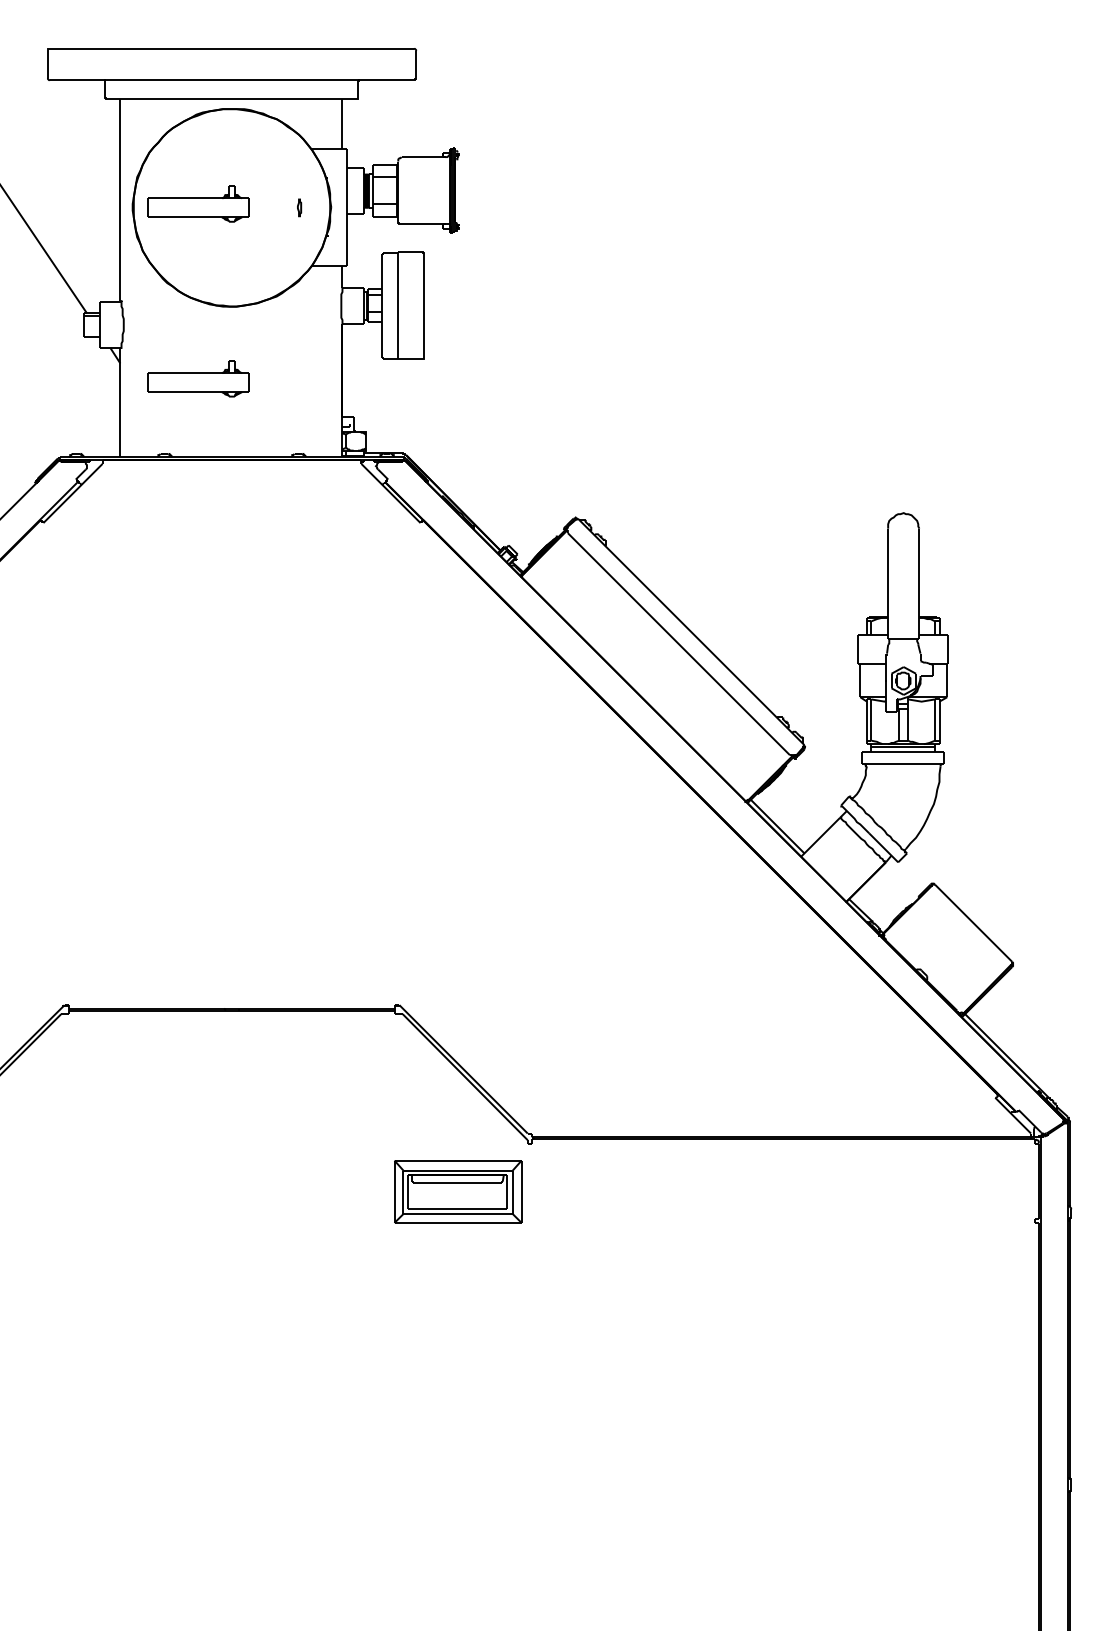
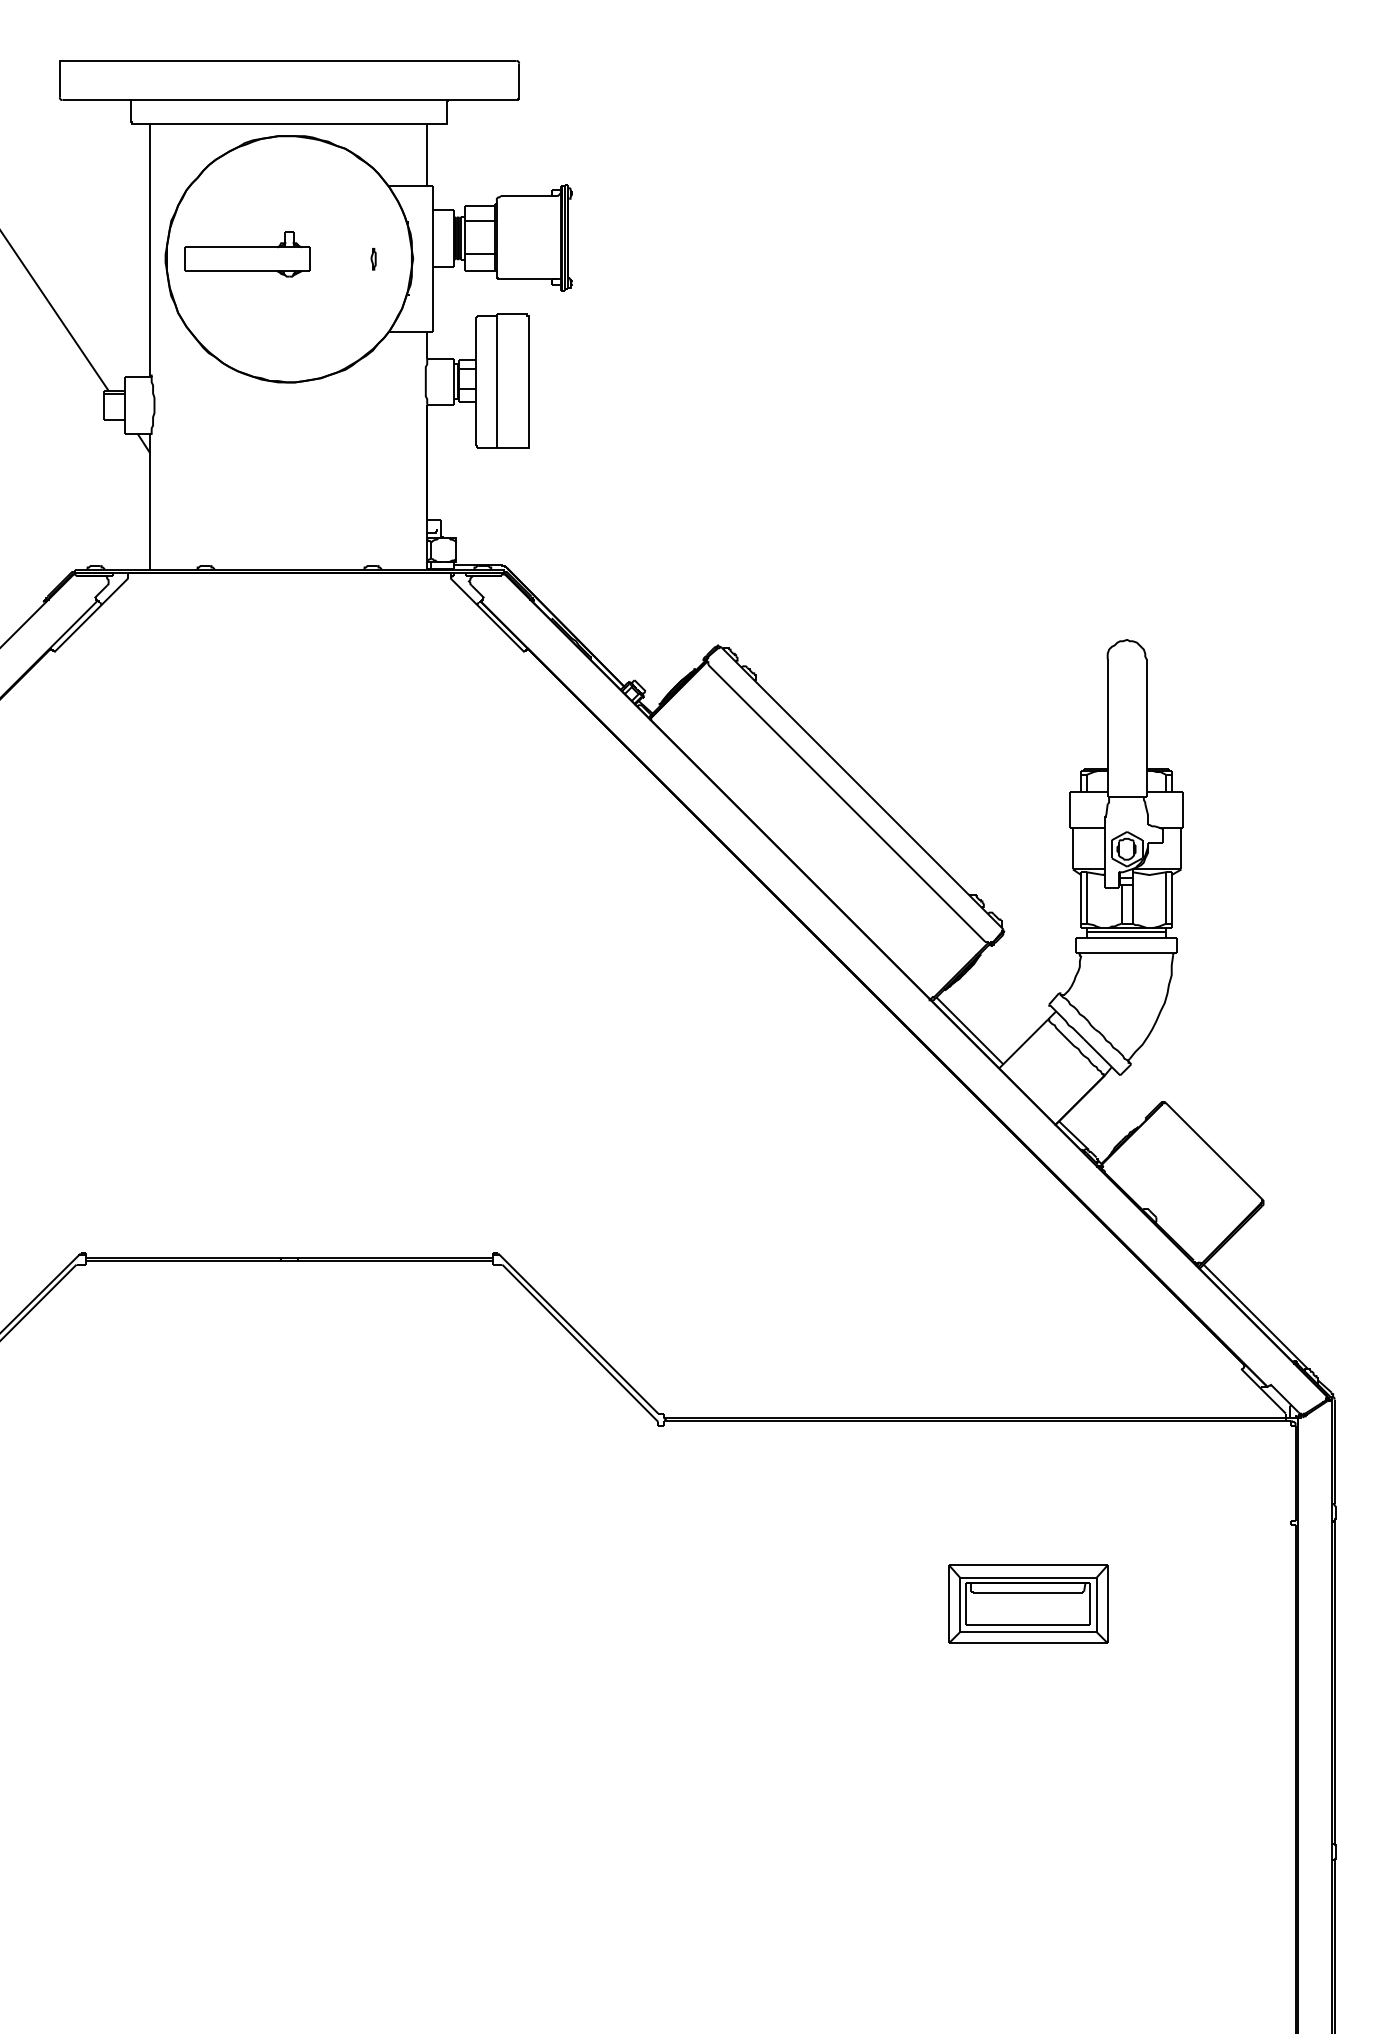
part: (198, 378) -> (247, 472), removed
part: (458, 1191) -> (1028, 1603), moved

